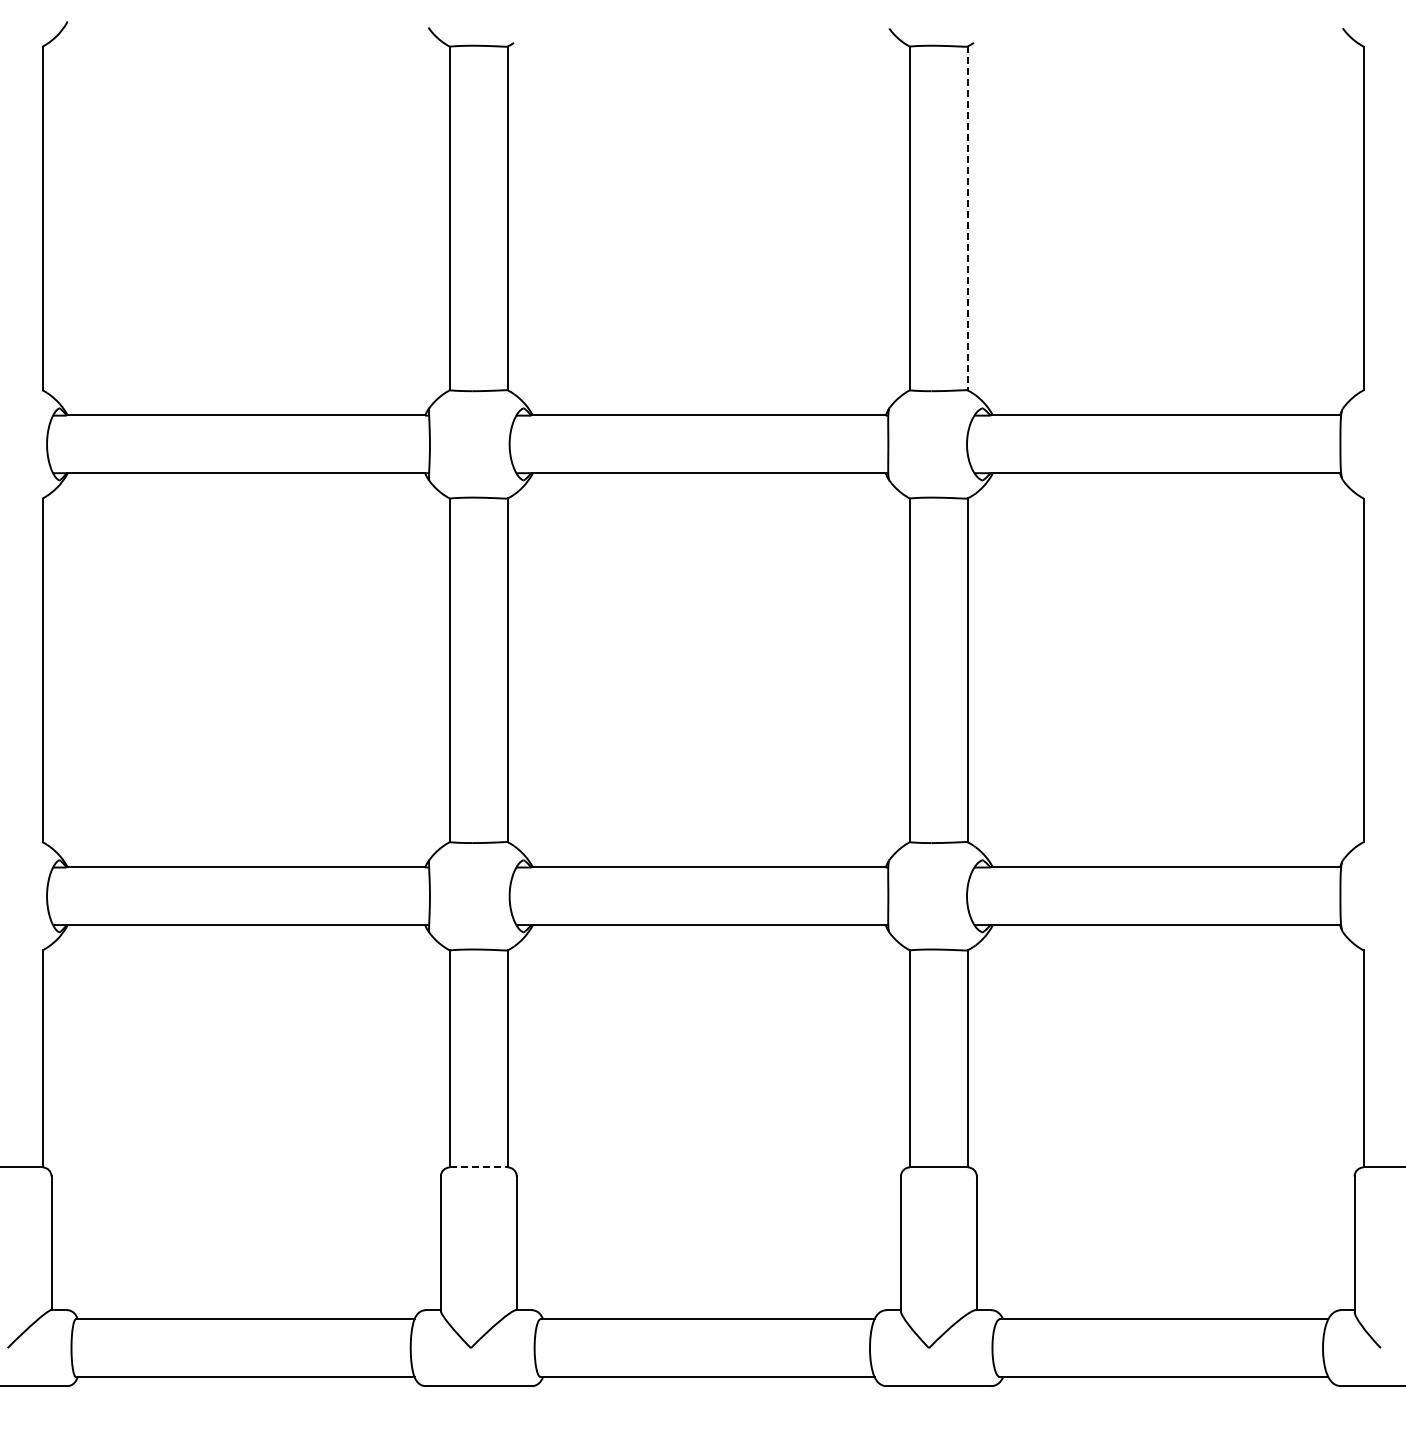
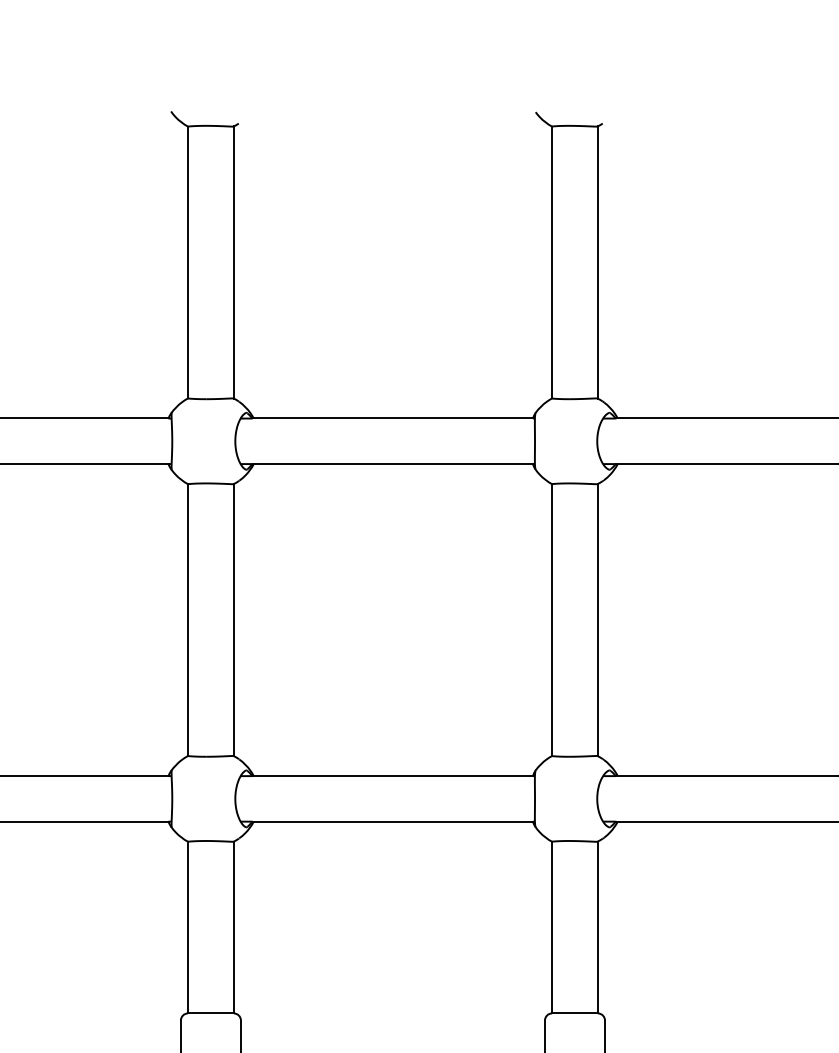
line: (967, 218) -> (597, 262), dashed -> solid
line: (478, 1167) -> (210, 1013), dashed -> solid

